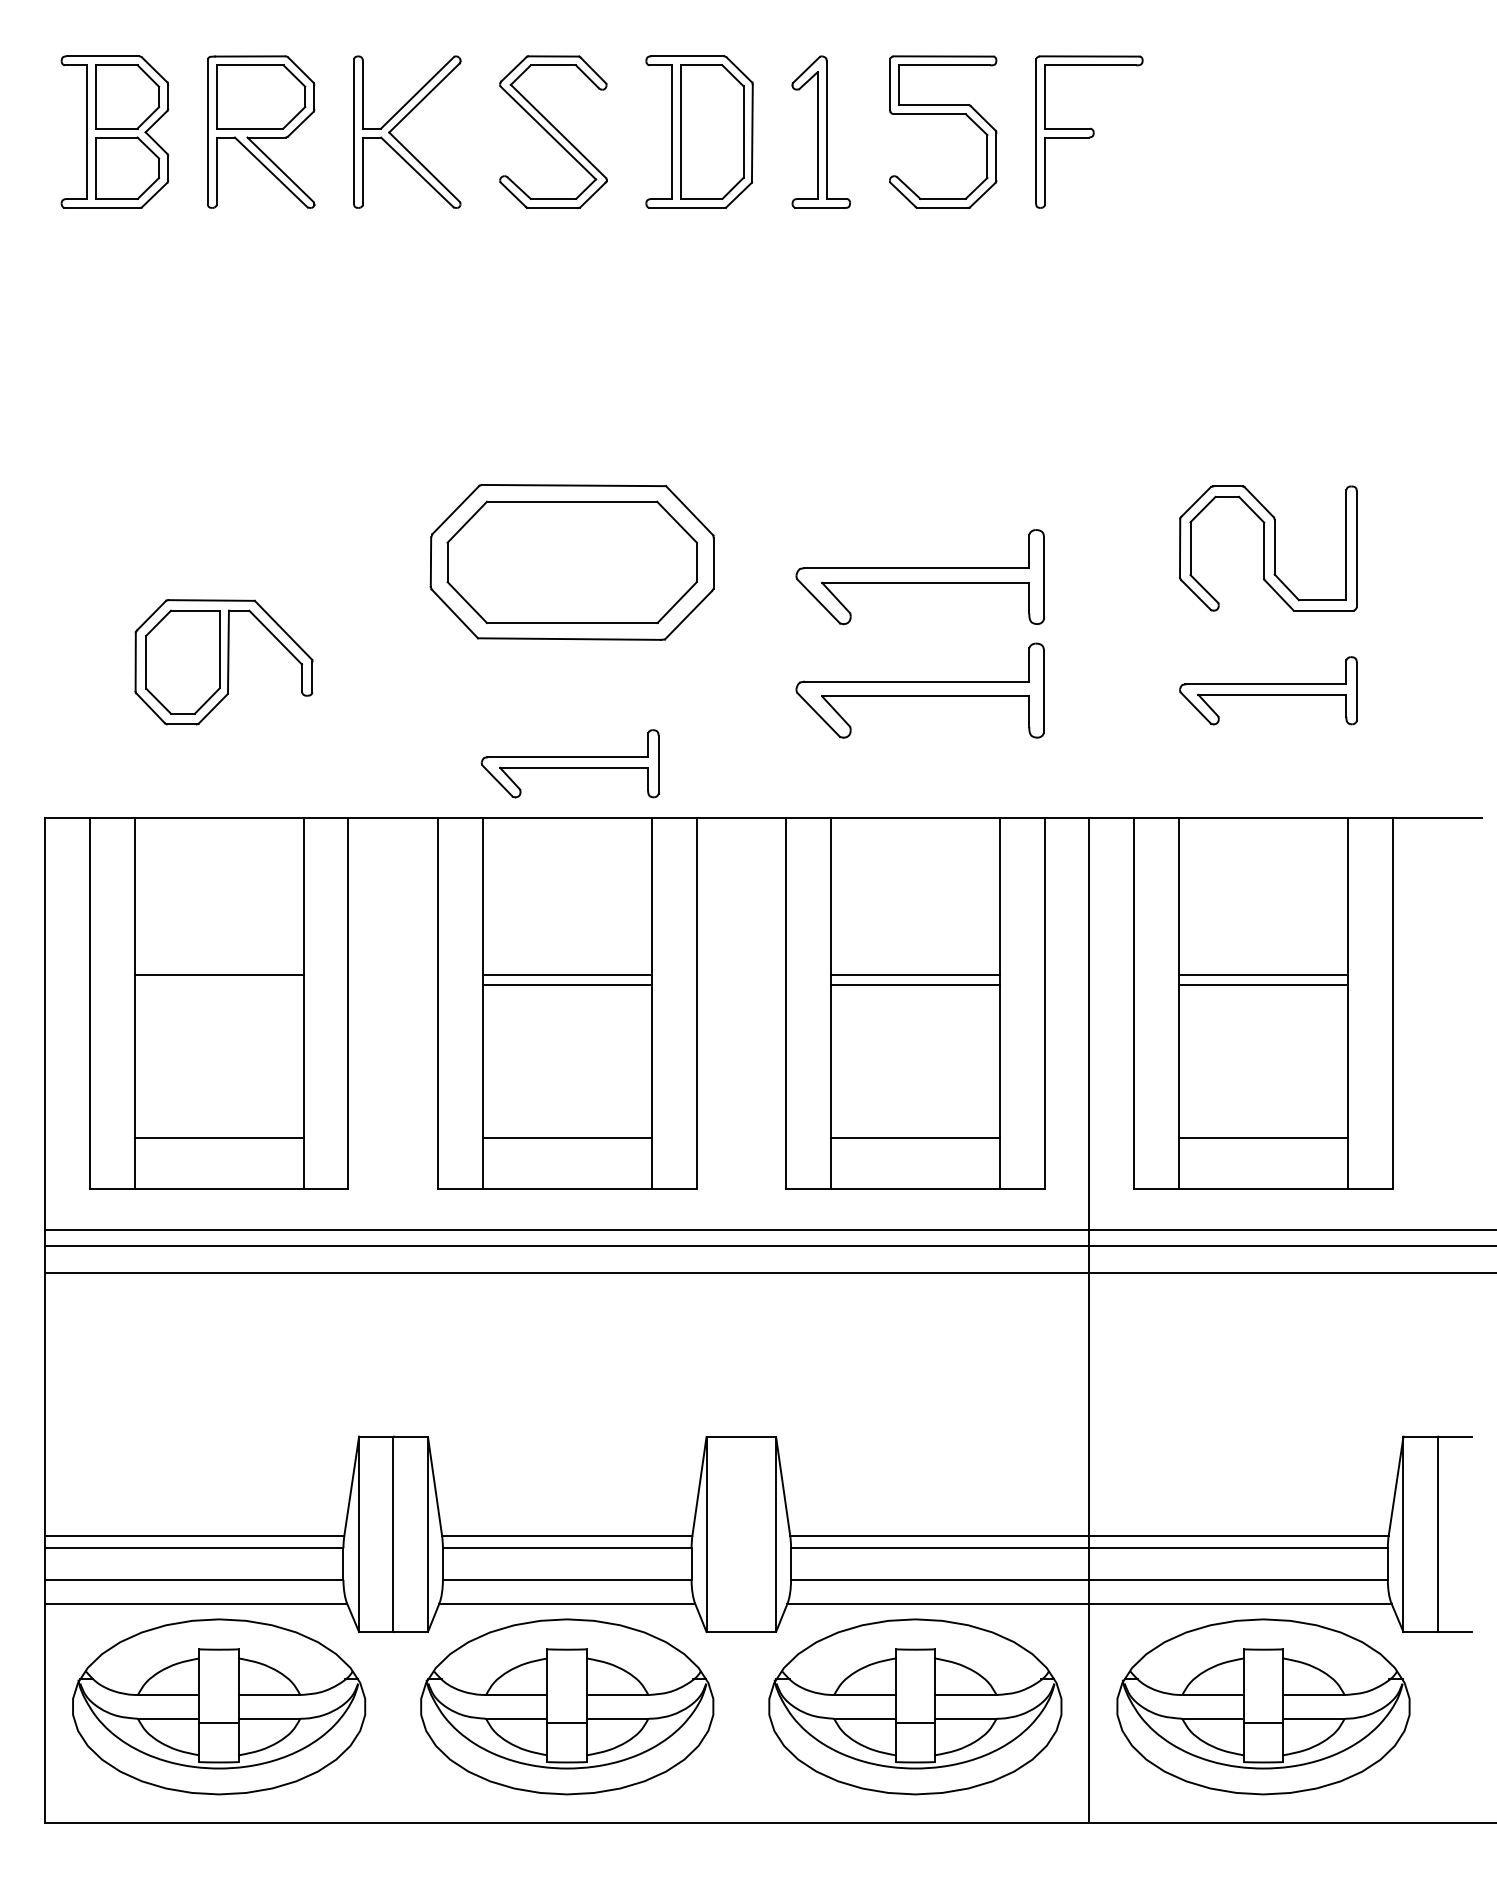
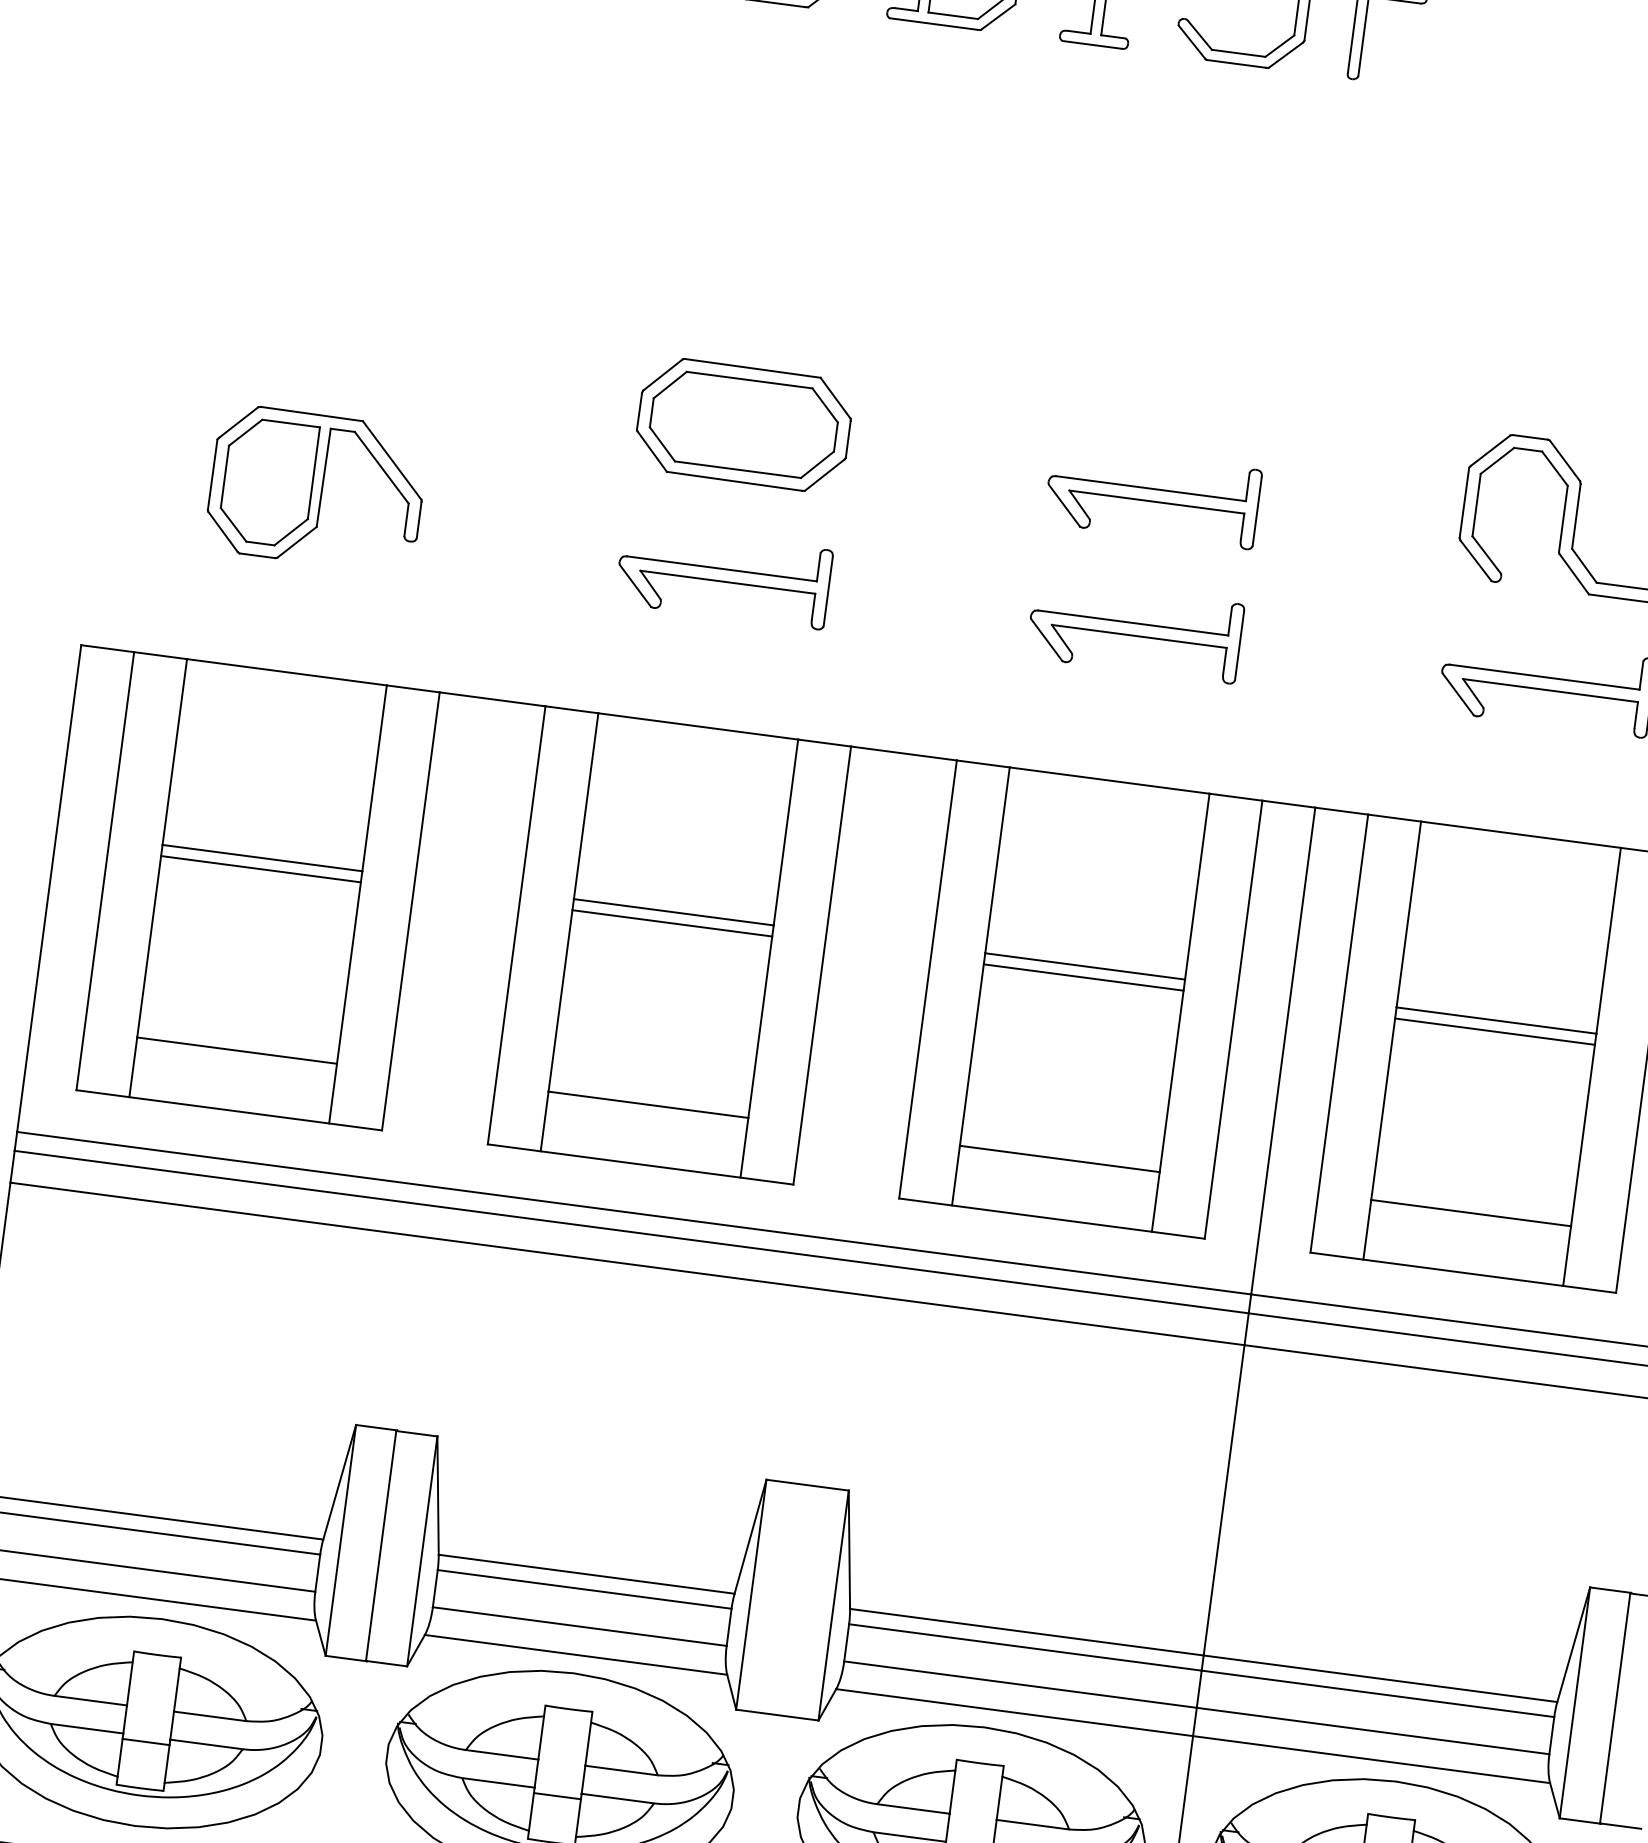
part: (571, 561) -> (743, 423), size x0.62
part: (920, 576) -> (1153, 495), size x0.71
part: (920, 690) -> (1135, 630), size x0.71
part: (569, 763) -> (723, 576), moved
line: (218, 984) -> (260, 868), added

